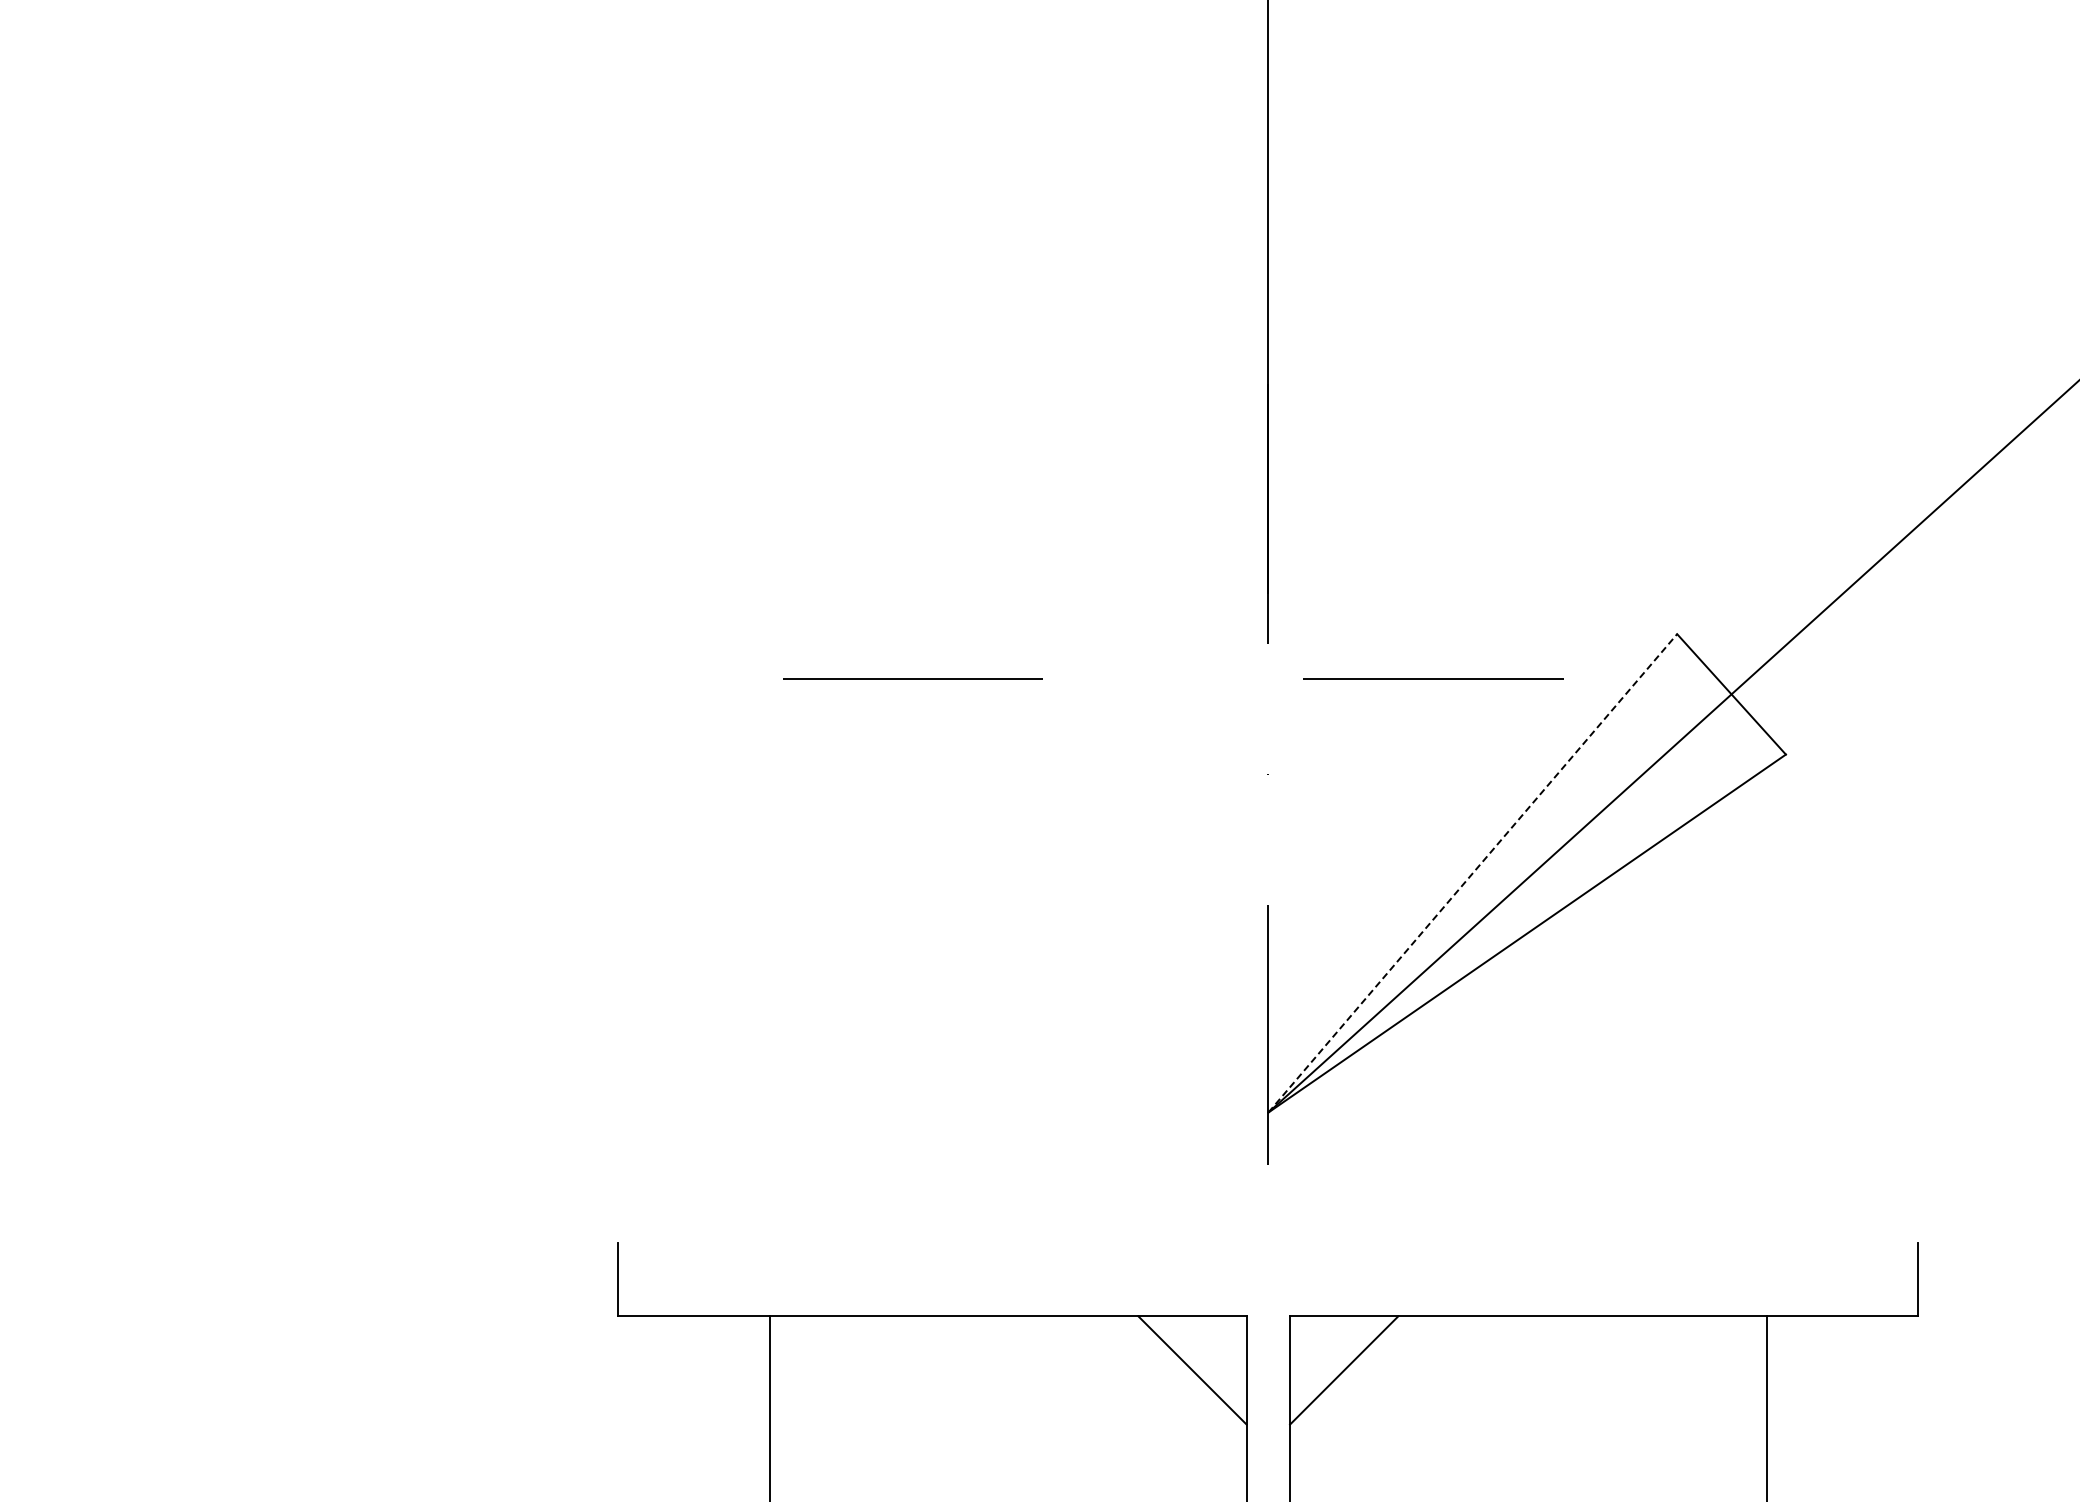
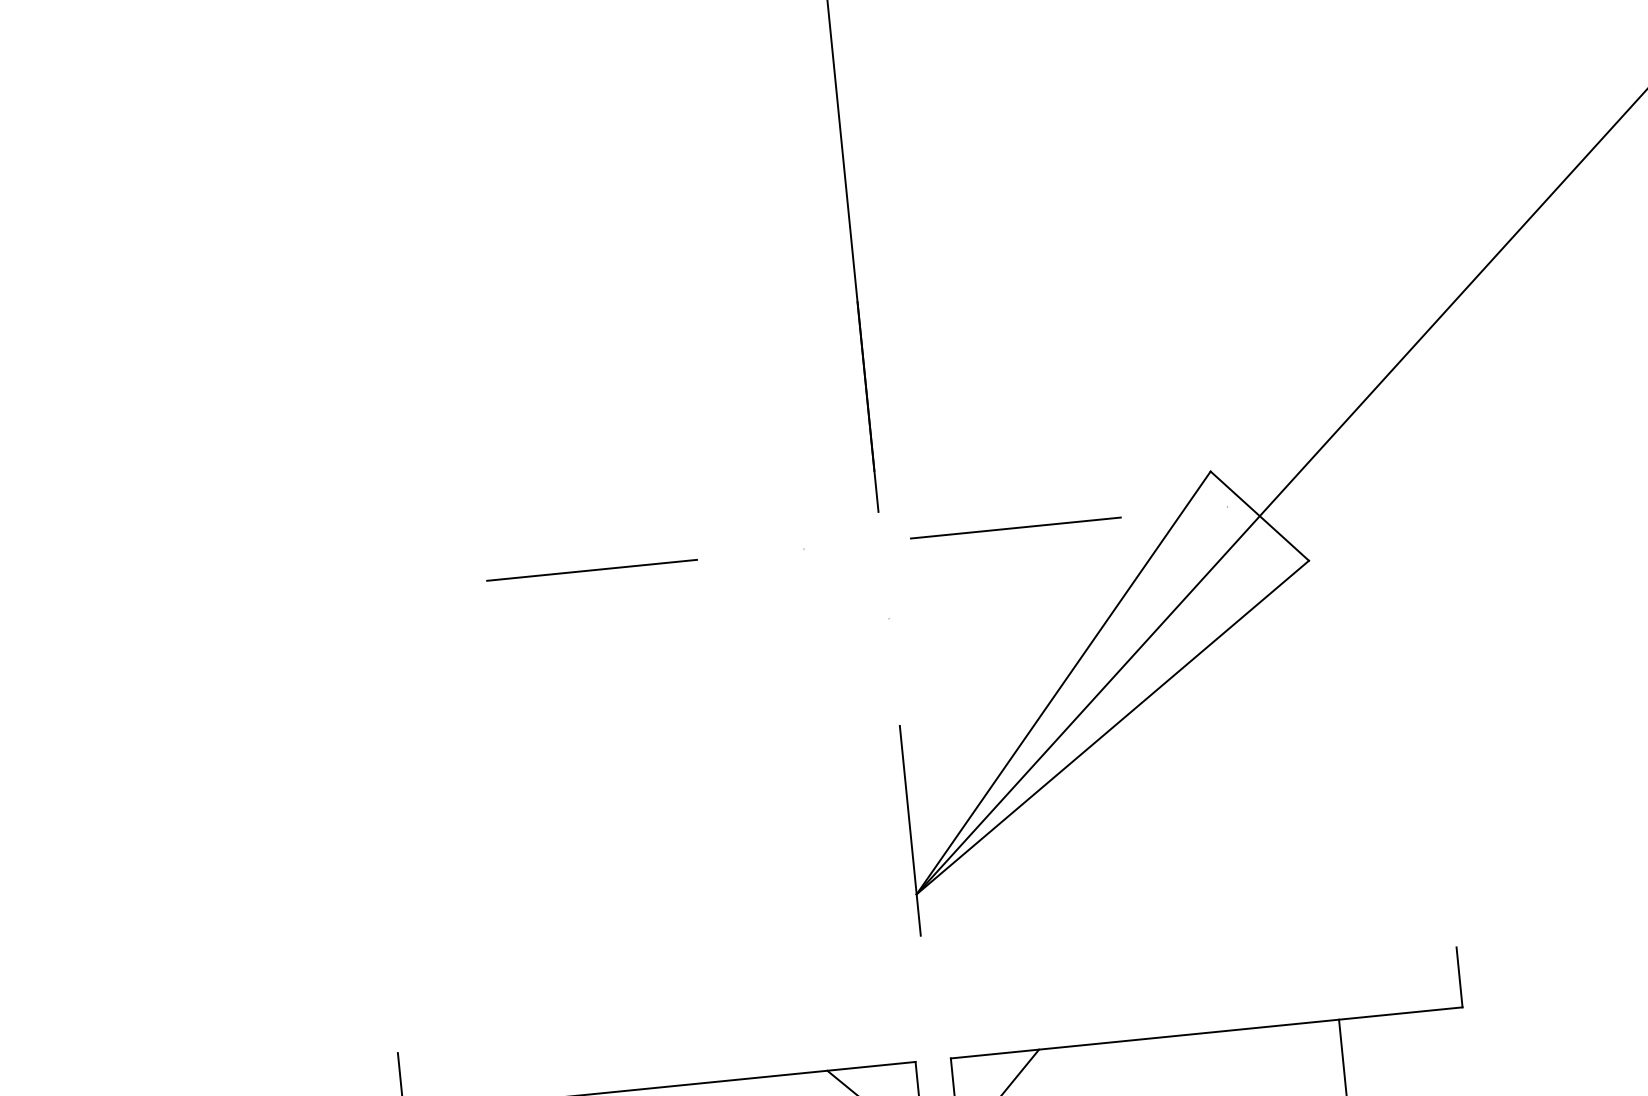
line: (1472, 873) -> (1063, 683), dashed -> solid

